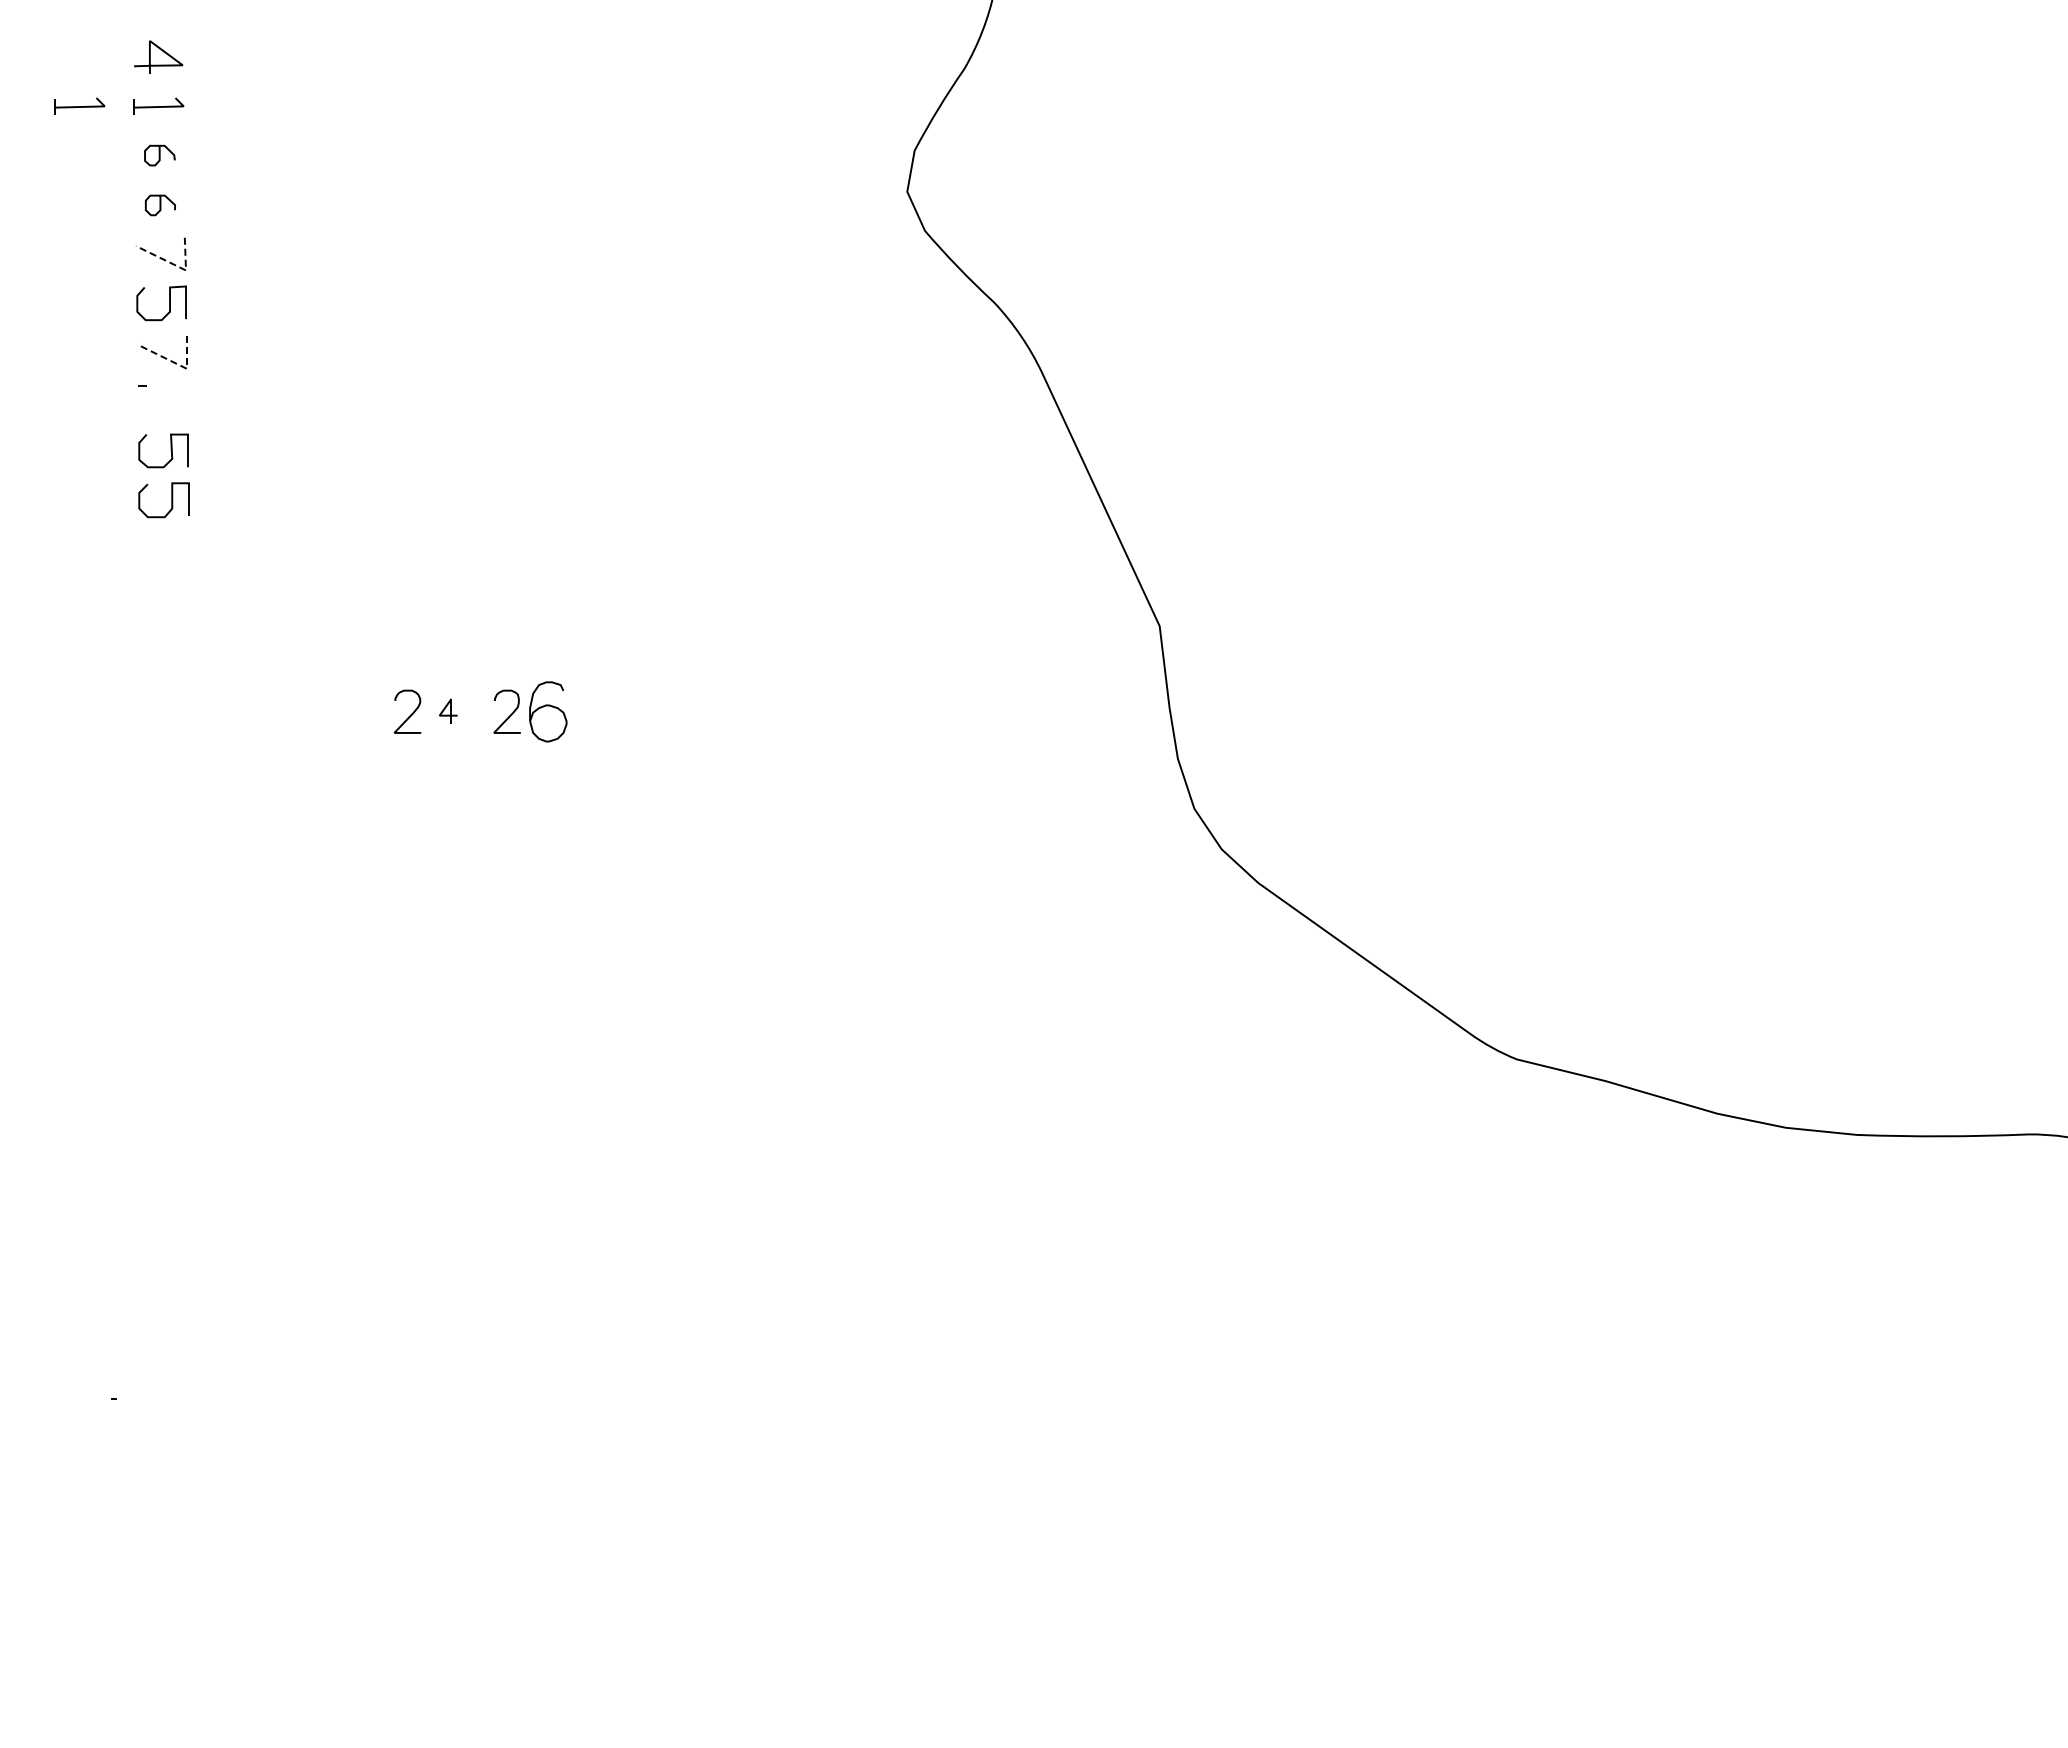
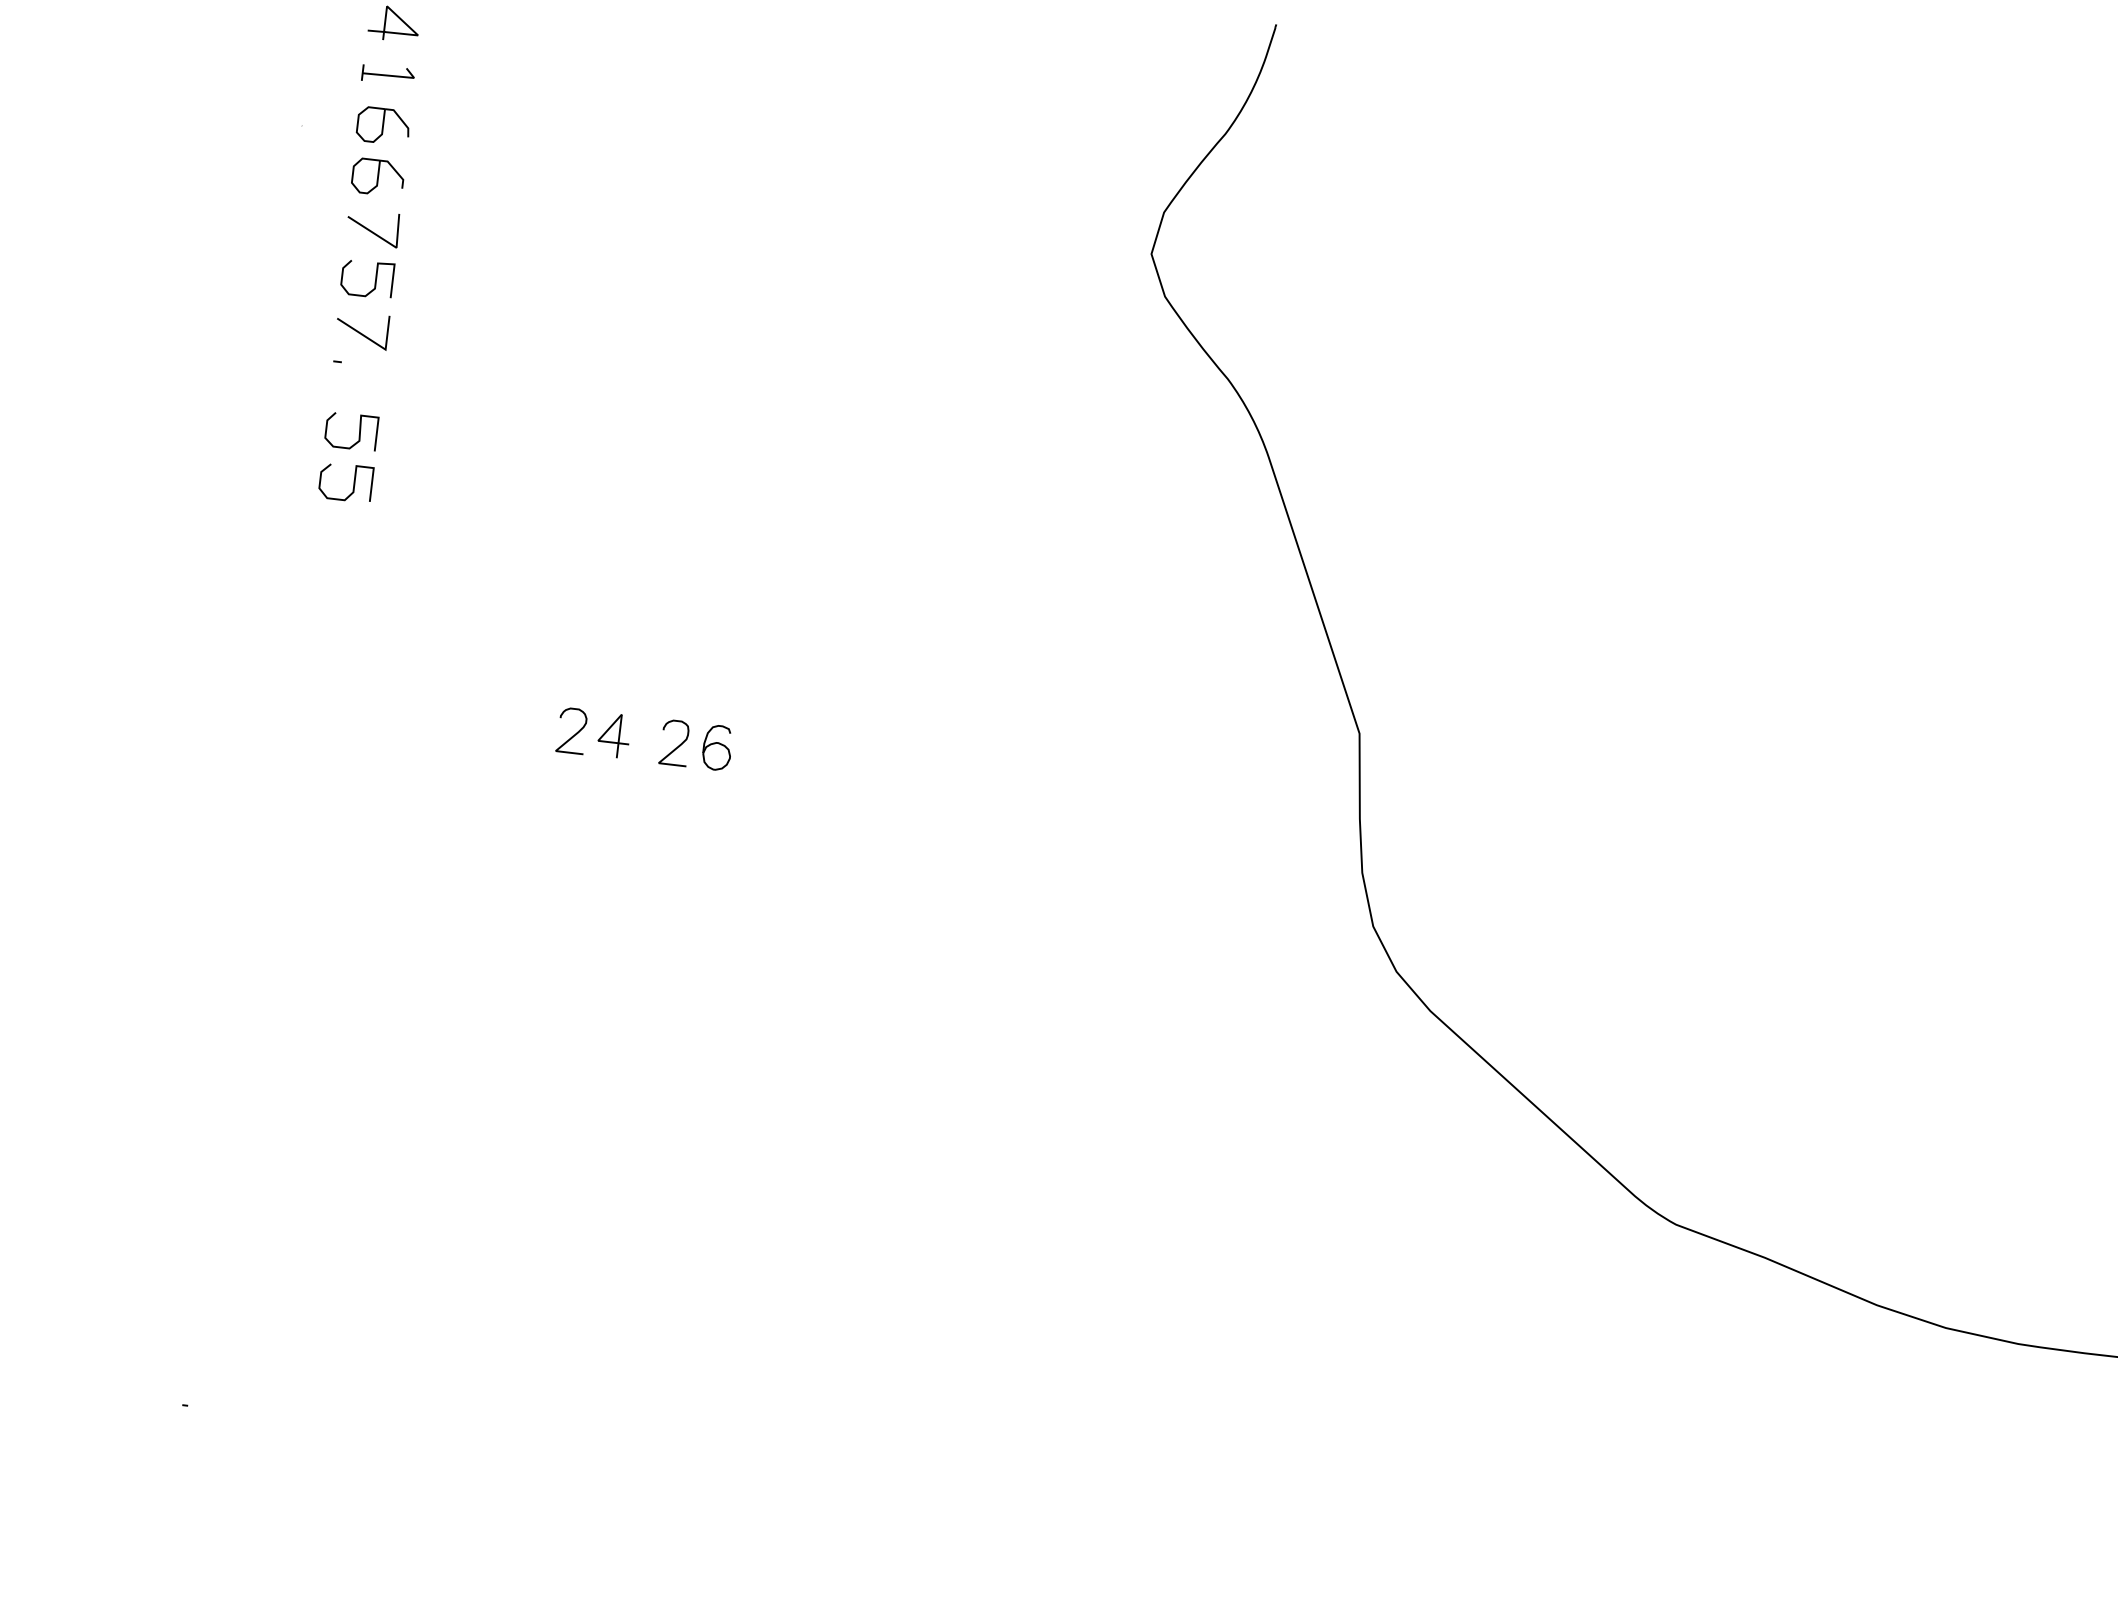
part: (79, 105) -> (306, 64), removed
part: (159, 155) -> (383, 125), size x1.67
part: (160, 205) -> (378, 177), size x1.67
line: (176, 265) -> (387, 241), dashed -> solid
line: (177, 364) -> (376, 343), dashed -> solid
part: (448, 711) -> (614, 735), size x1.67
part: (548, 711) -> (717, 747), size x0.71

